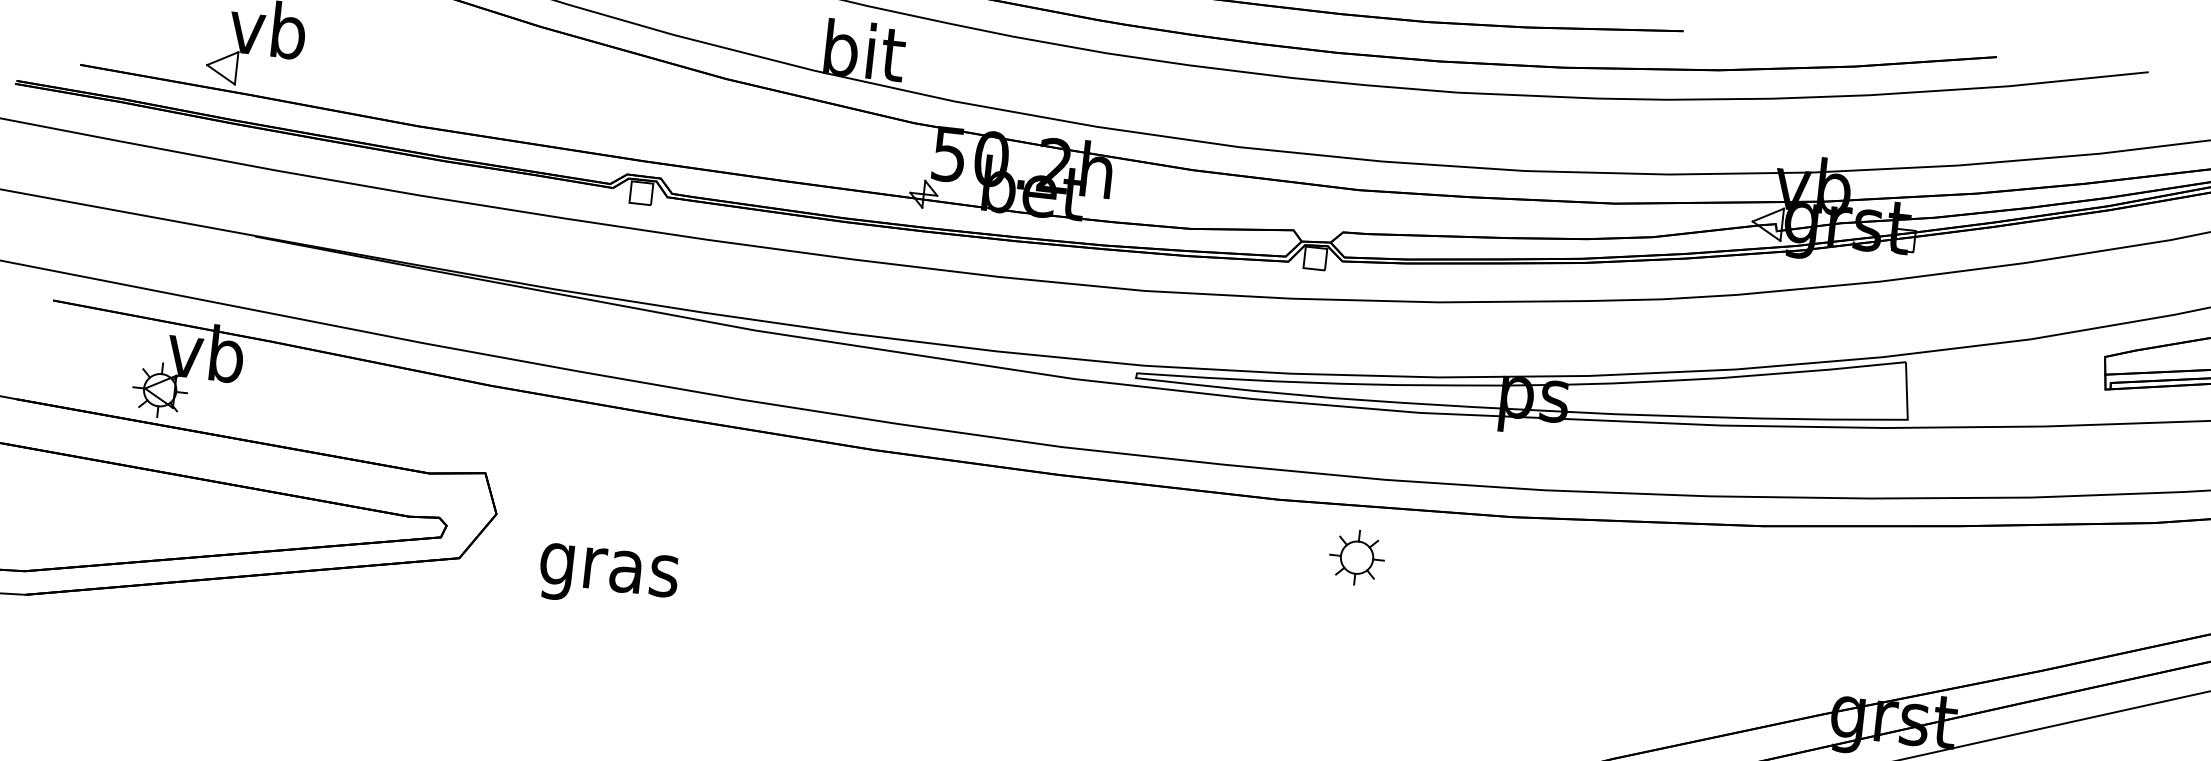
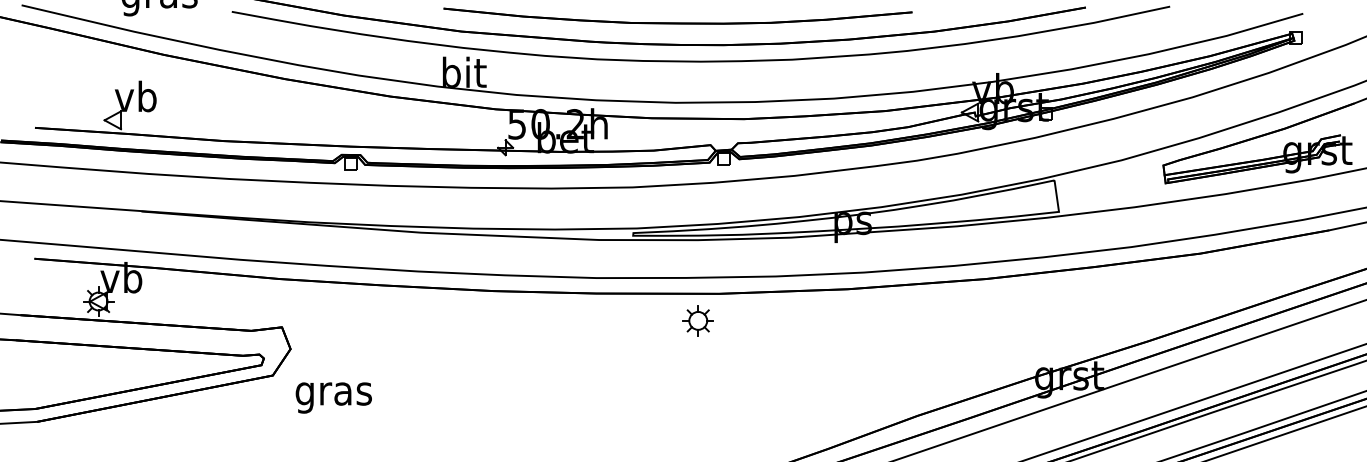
part: (1355, 556) -> (697, 320), moved
text: (607, 576) -> (333, 397), moved

